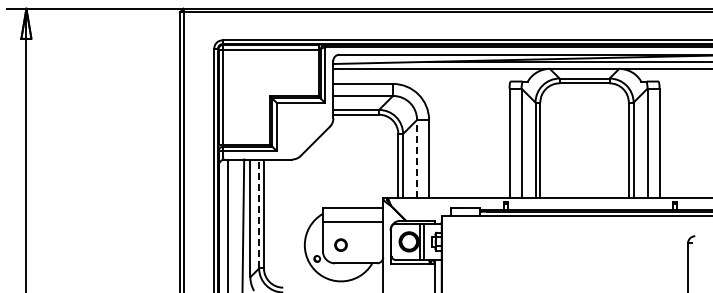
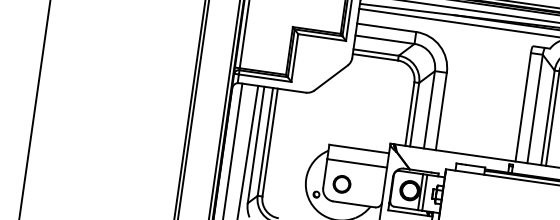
line: (417, 158) -> (429, 109), dashed -> solid
line: (259, 213) -> (265, 141), dashed -> solid
part: (340, 244) -> (341, 183), size x1.43

